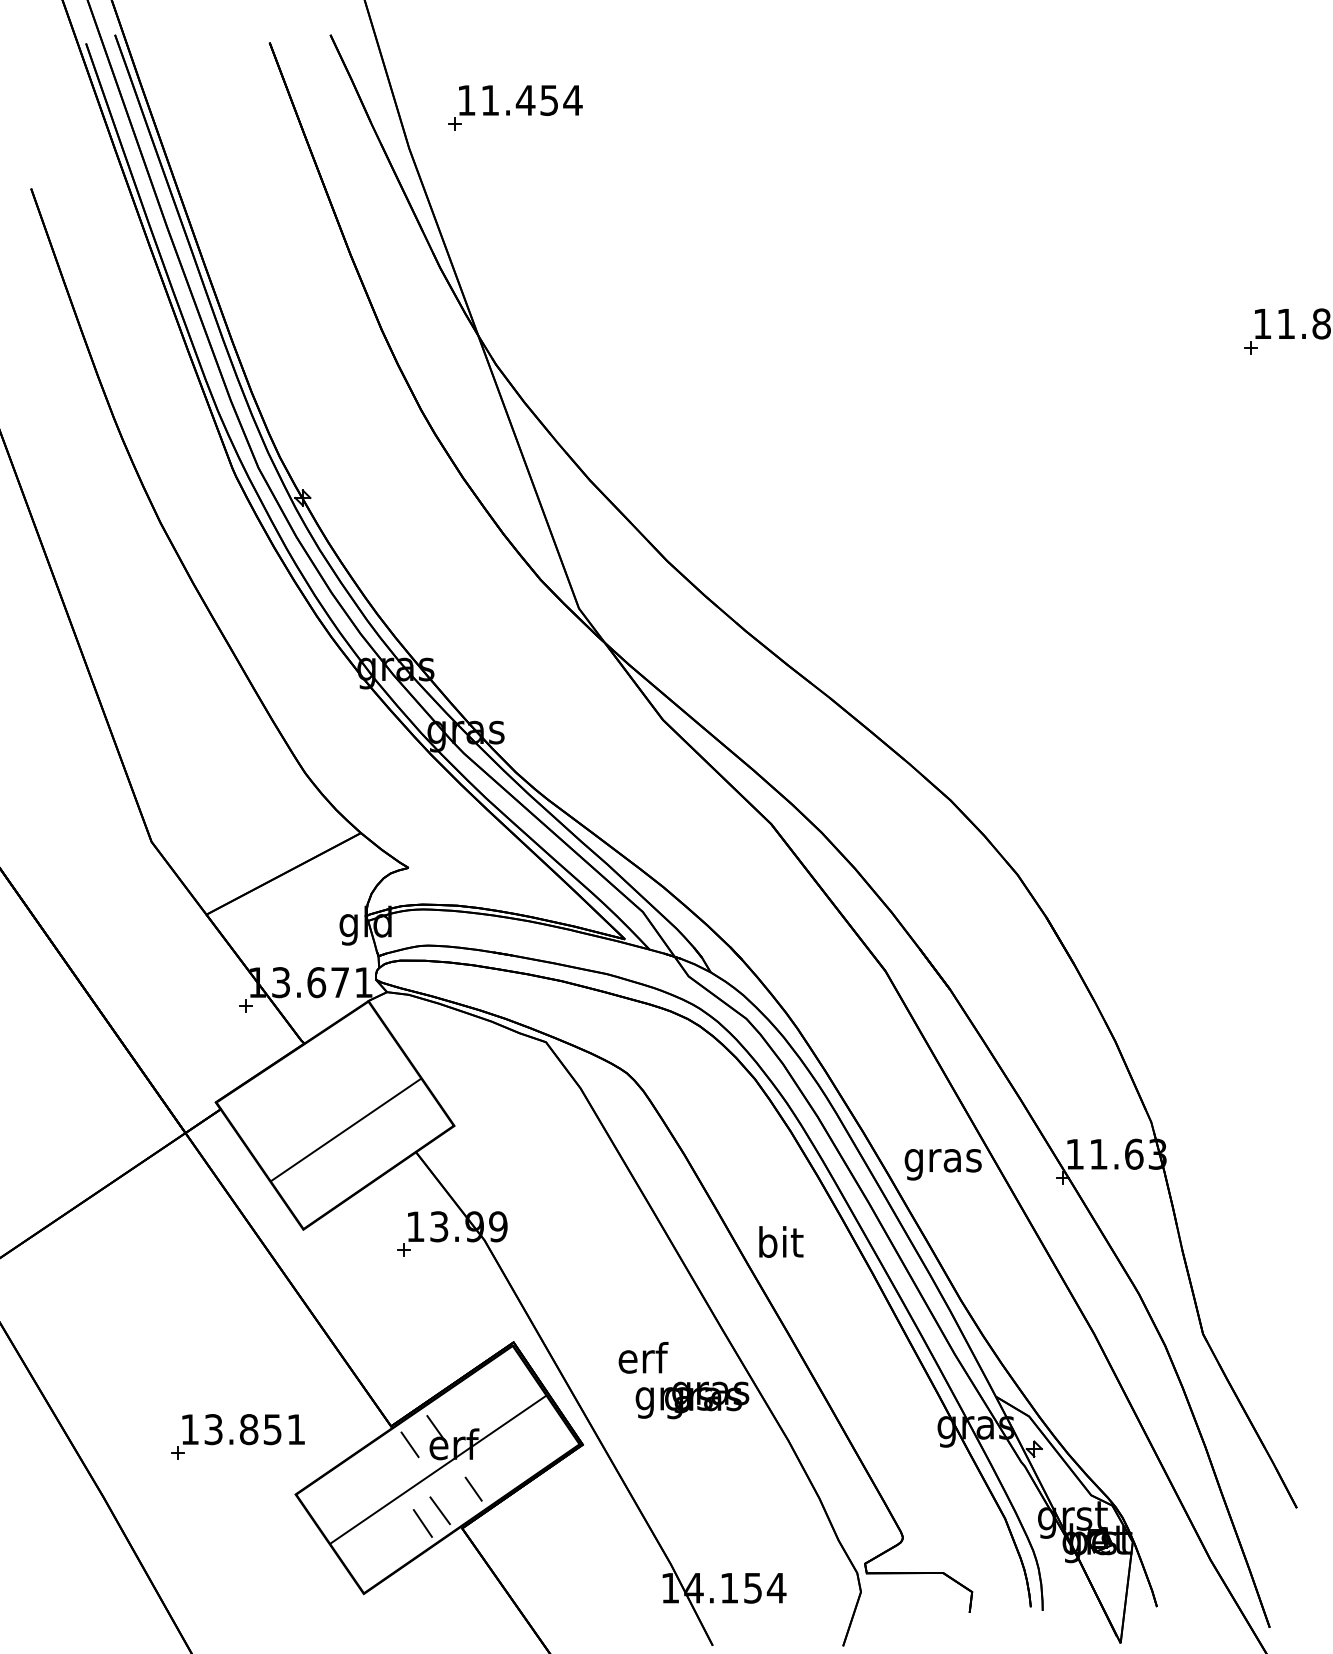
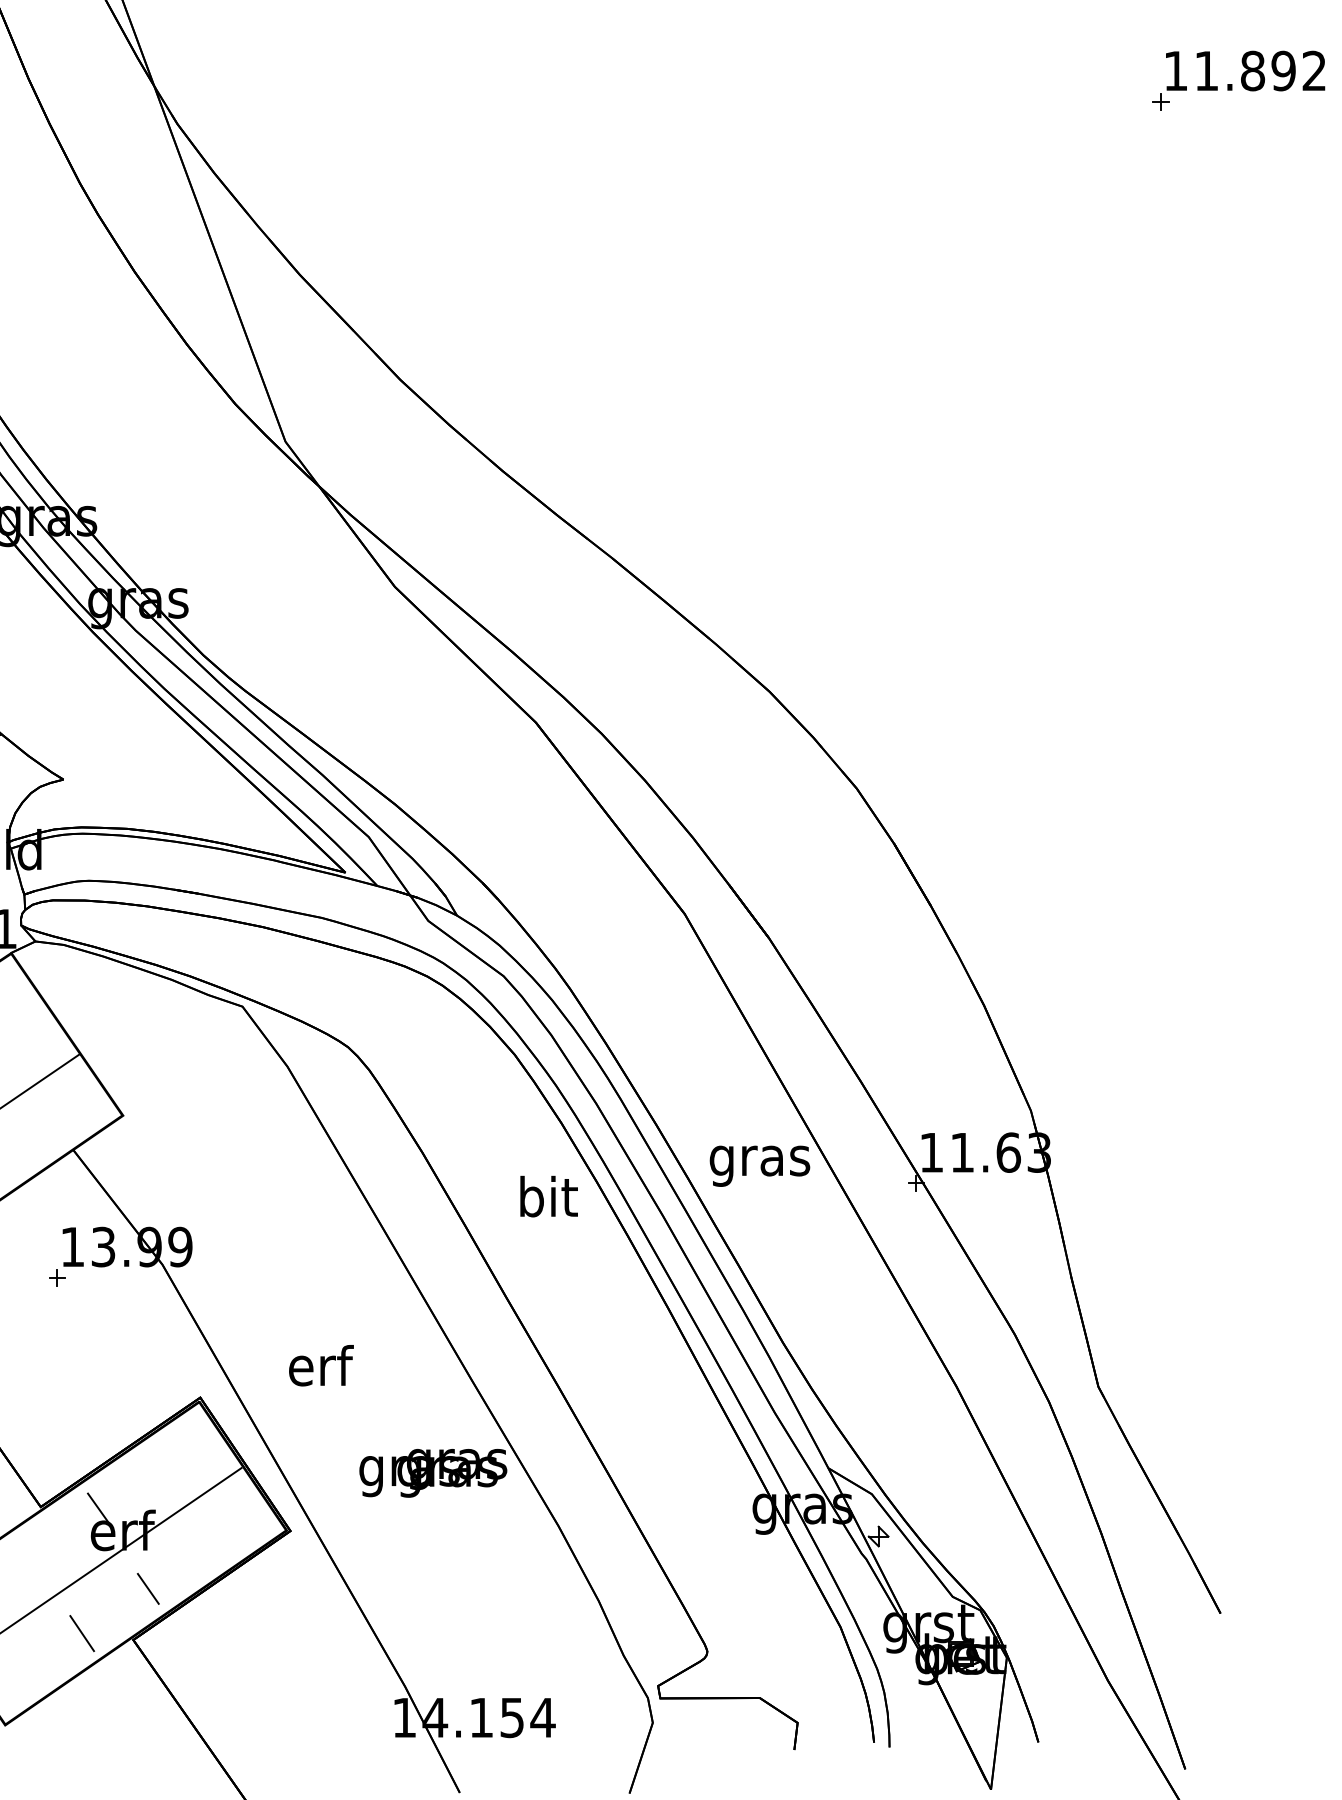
text: (781, 1241) -> (549, 1195), moved
text: (643, 1357) -> (321, 1365), moved
line: (409, 1444) -> (64, 1530), removed
line: (439, 1510) -> (103, 1616), removed

